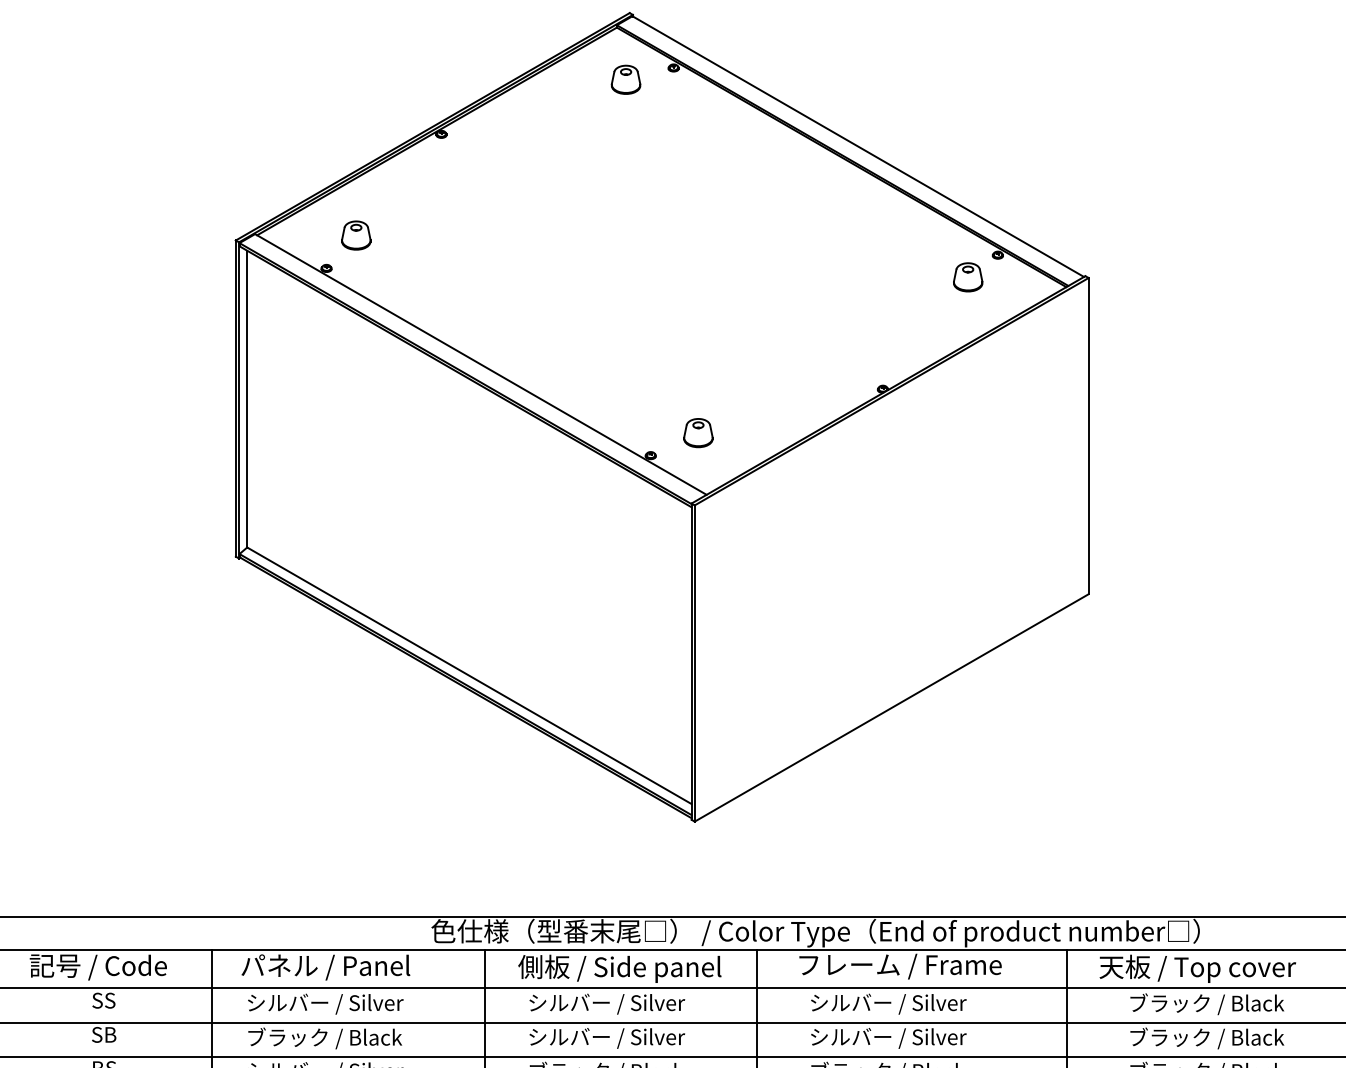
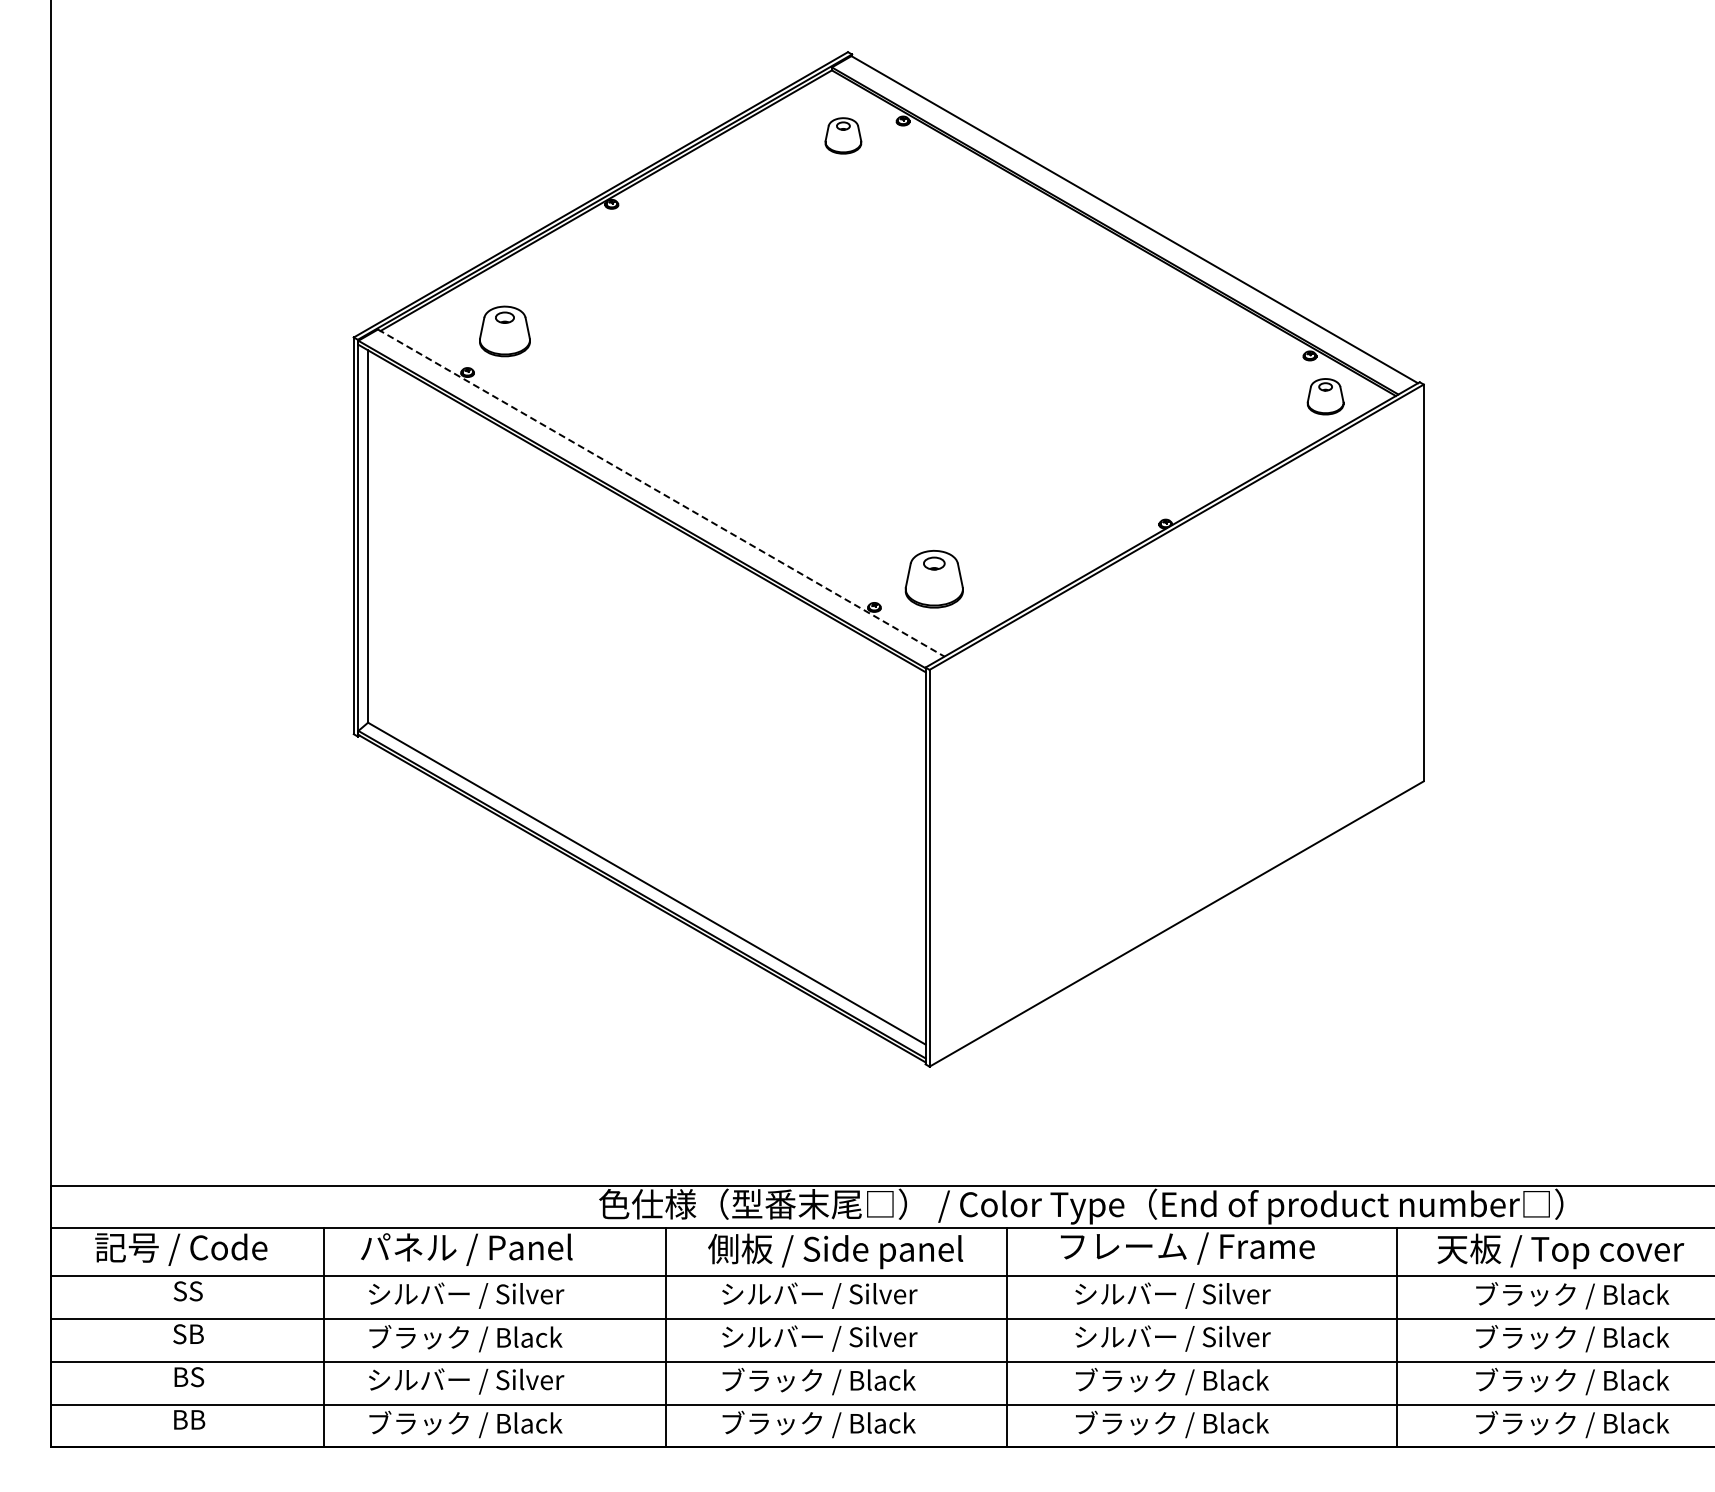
part: (355, 234) -> (504, 330), size x1.4
part: (968, 277) -> (1325, 396), moved
line: (481, 364) -> (661, 493), solid -> dashed
part: (697, 432) -> (933, 578), size x1.6

